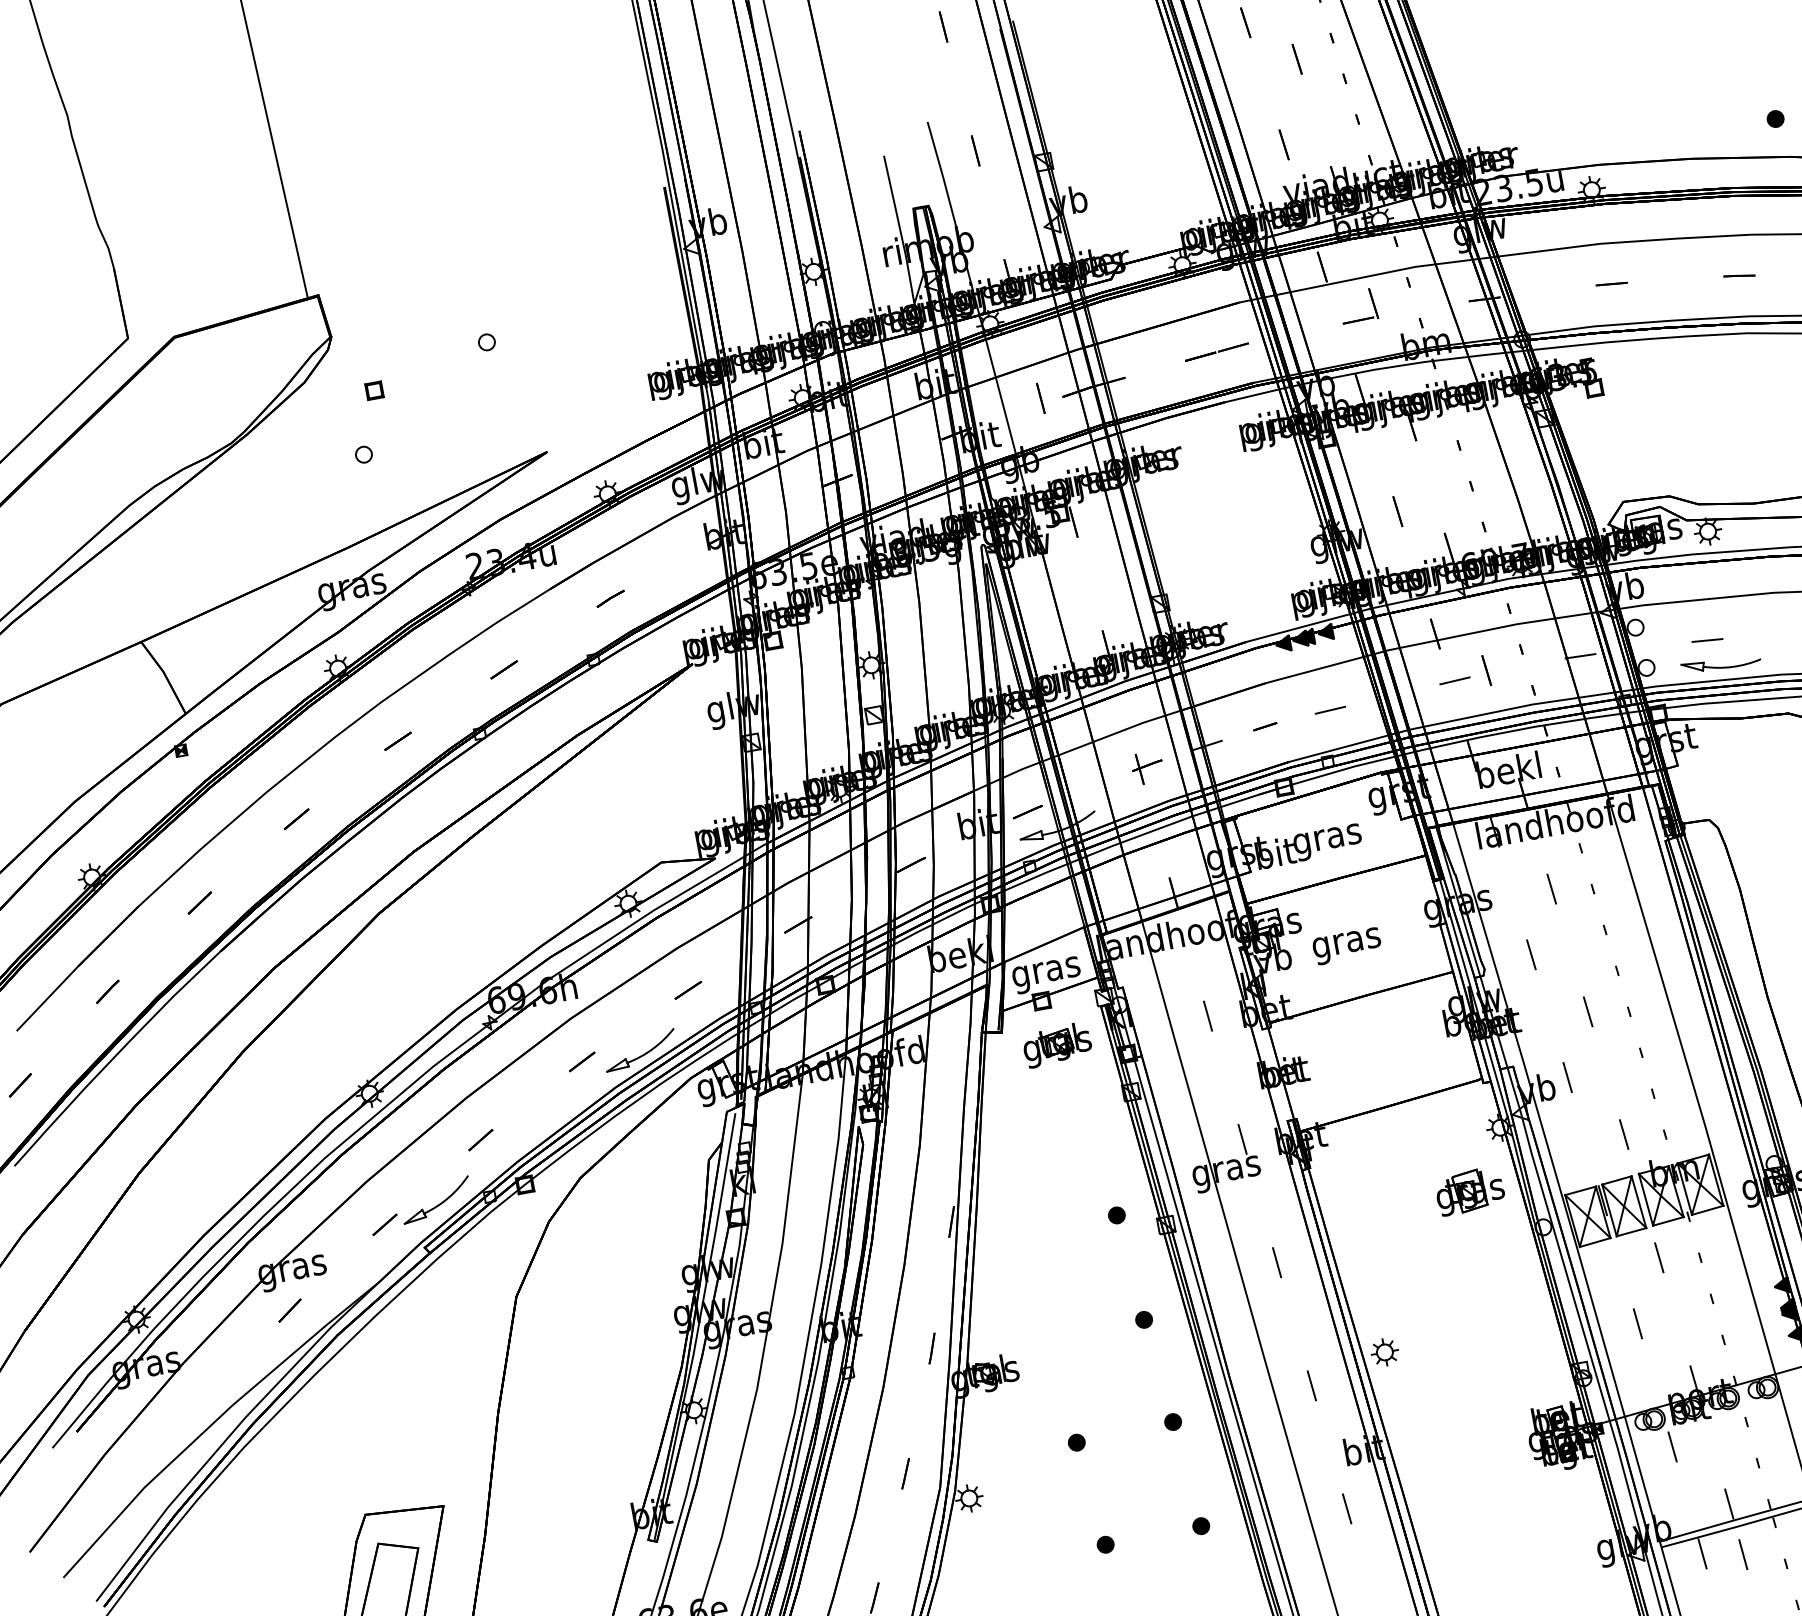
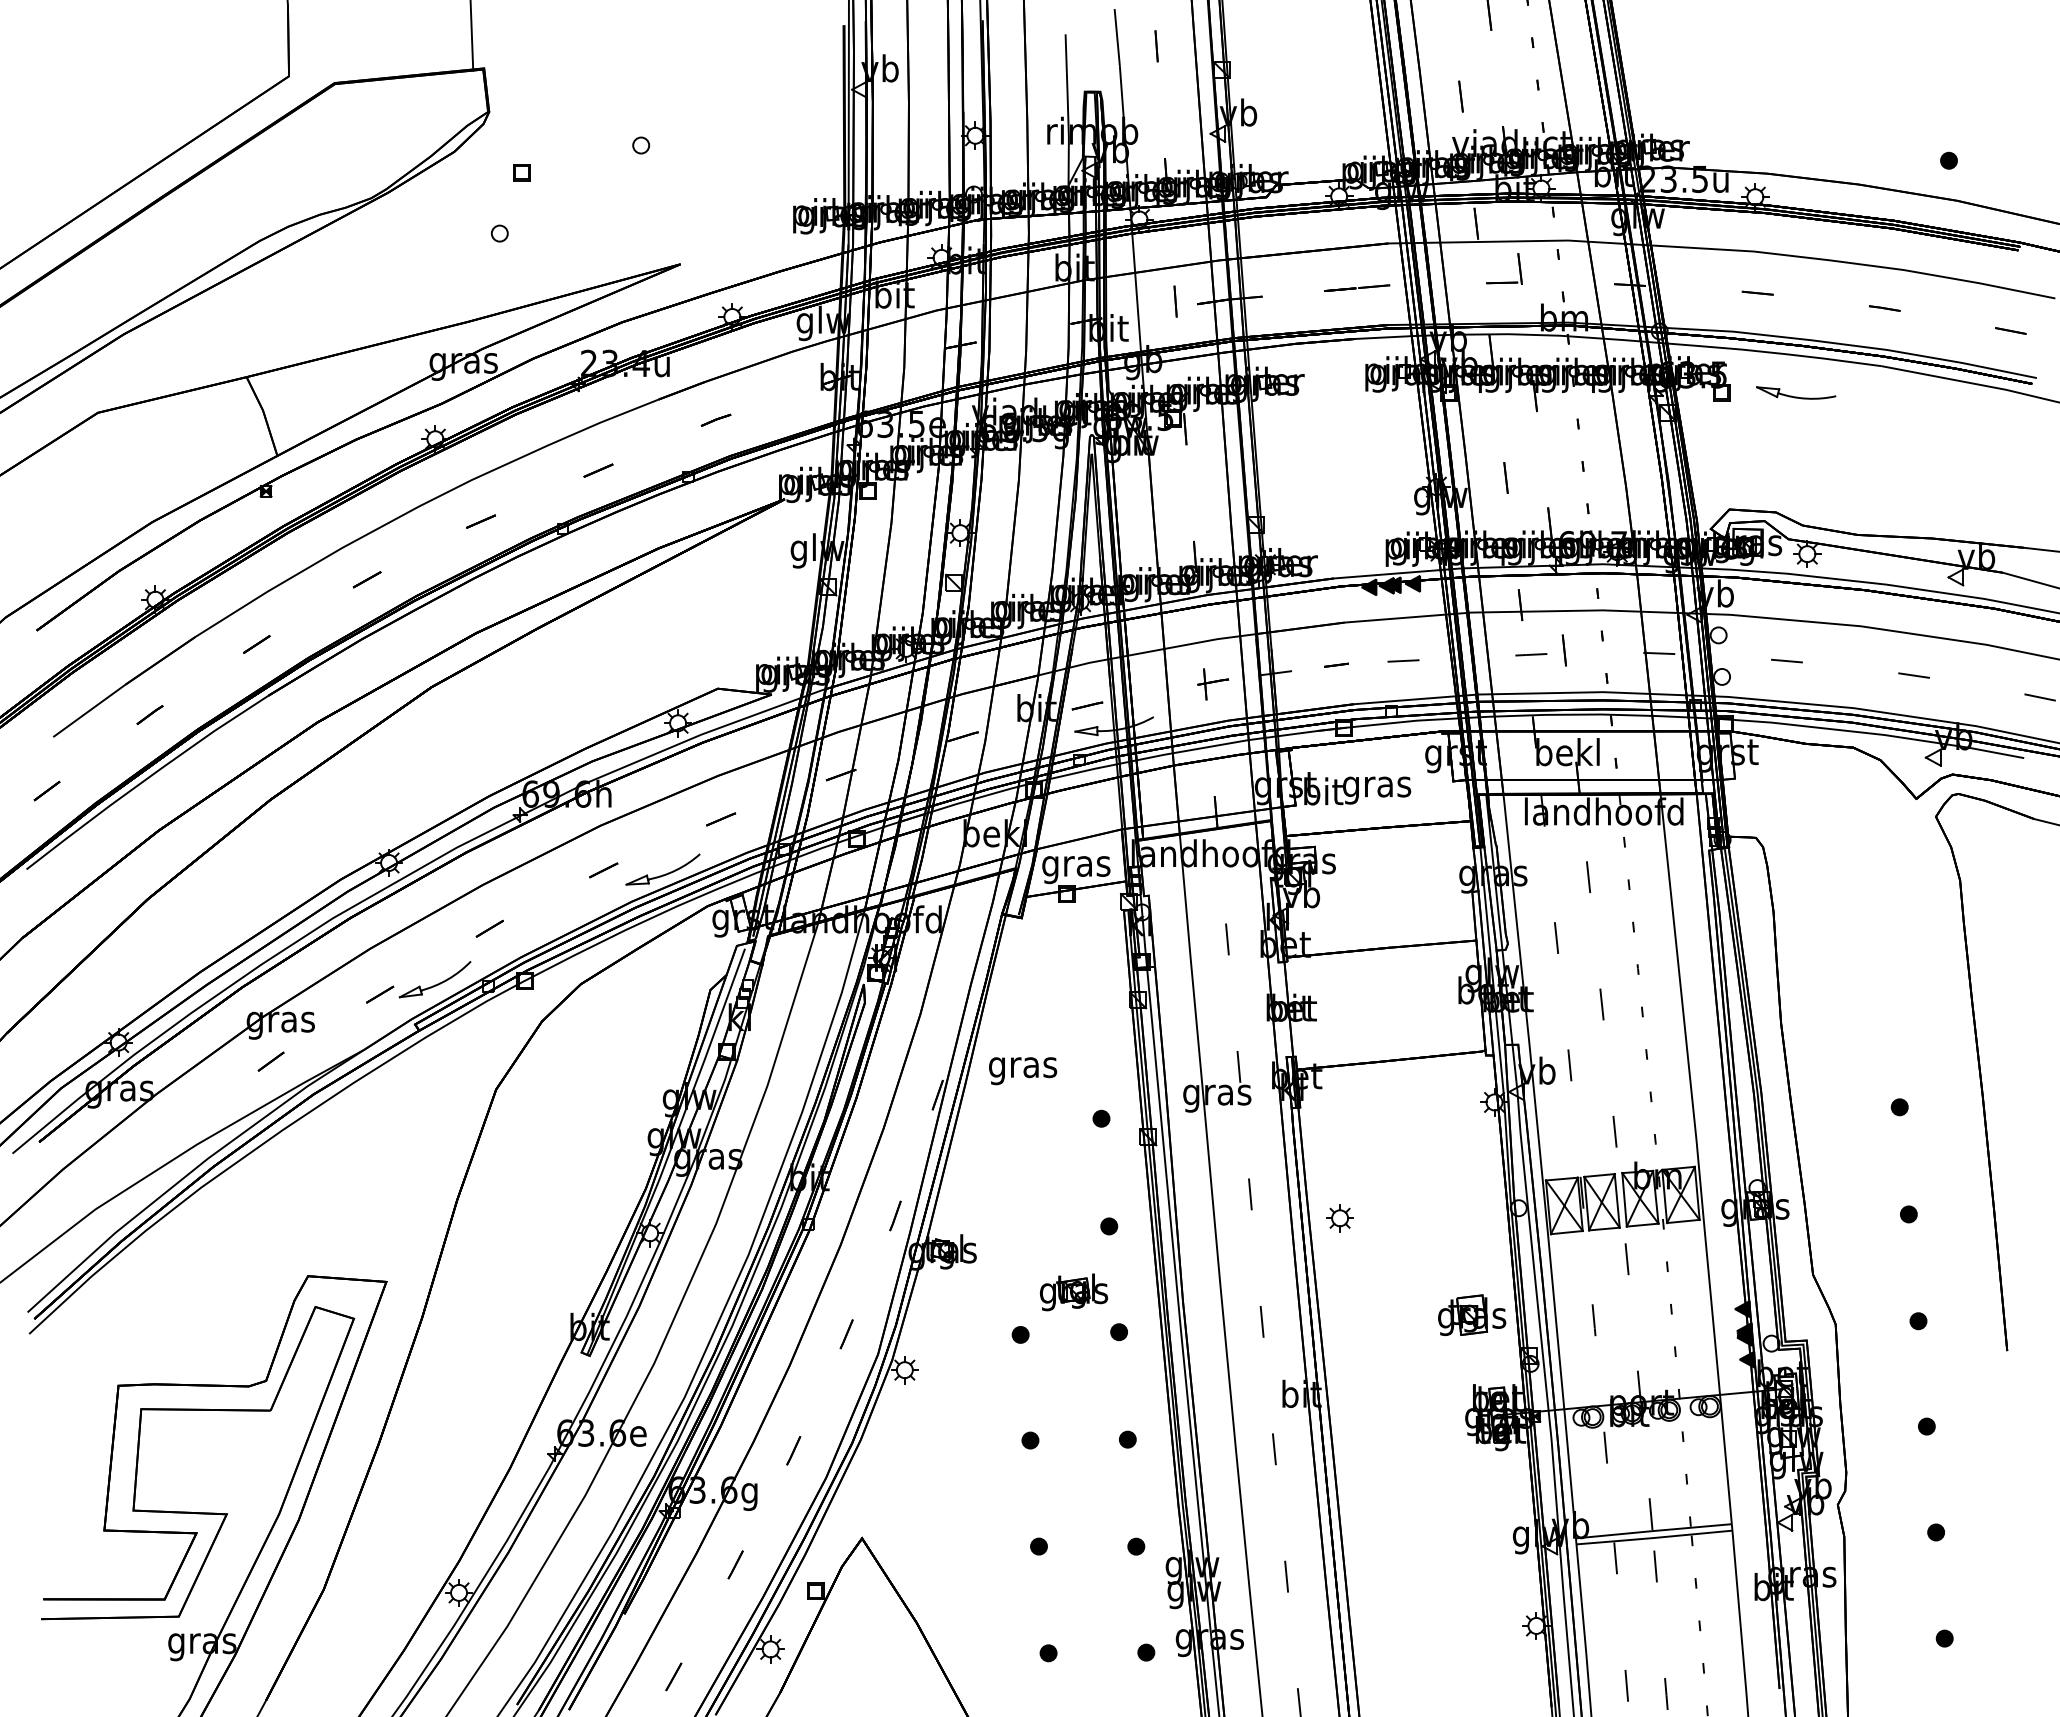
part: (1721, 662) -> (1796, 392), moved
text: (1347, 946) -> (1023, 1071), moved
part: (1057, 1045) -> (1074, 1292), moved
part: (1470, 1190) -> (1472, 1314), moved
part: (1384, 1352) -> (1339, 1218), moved

